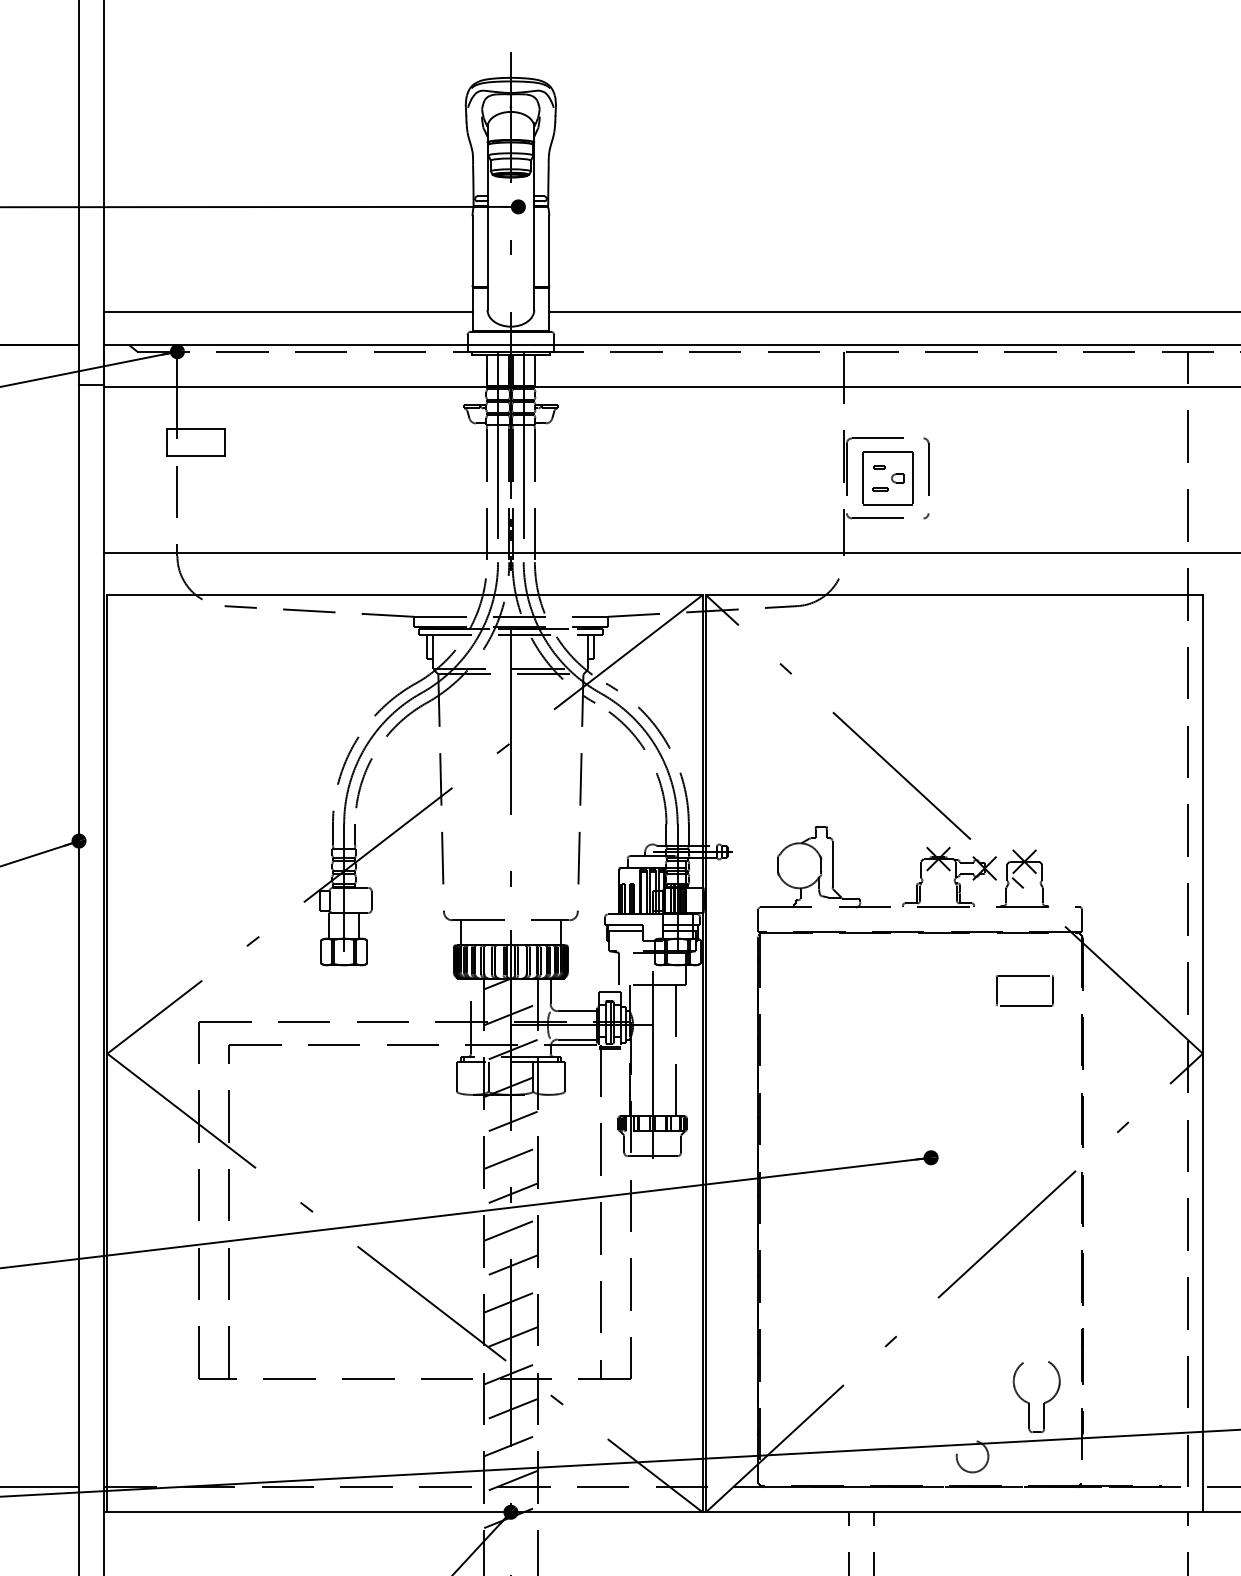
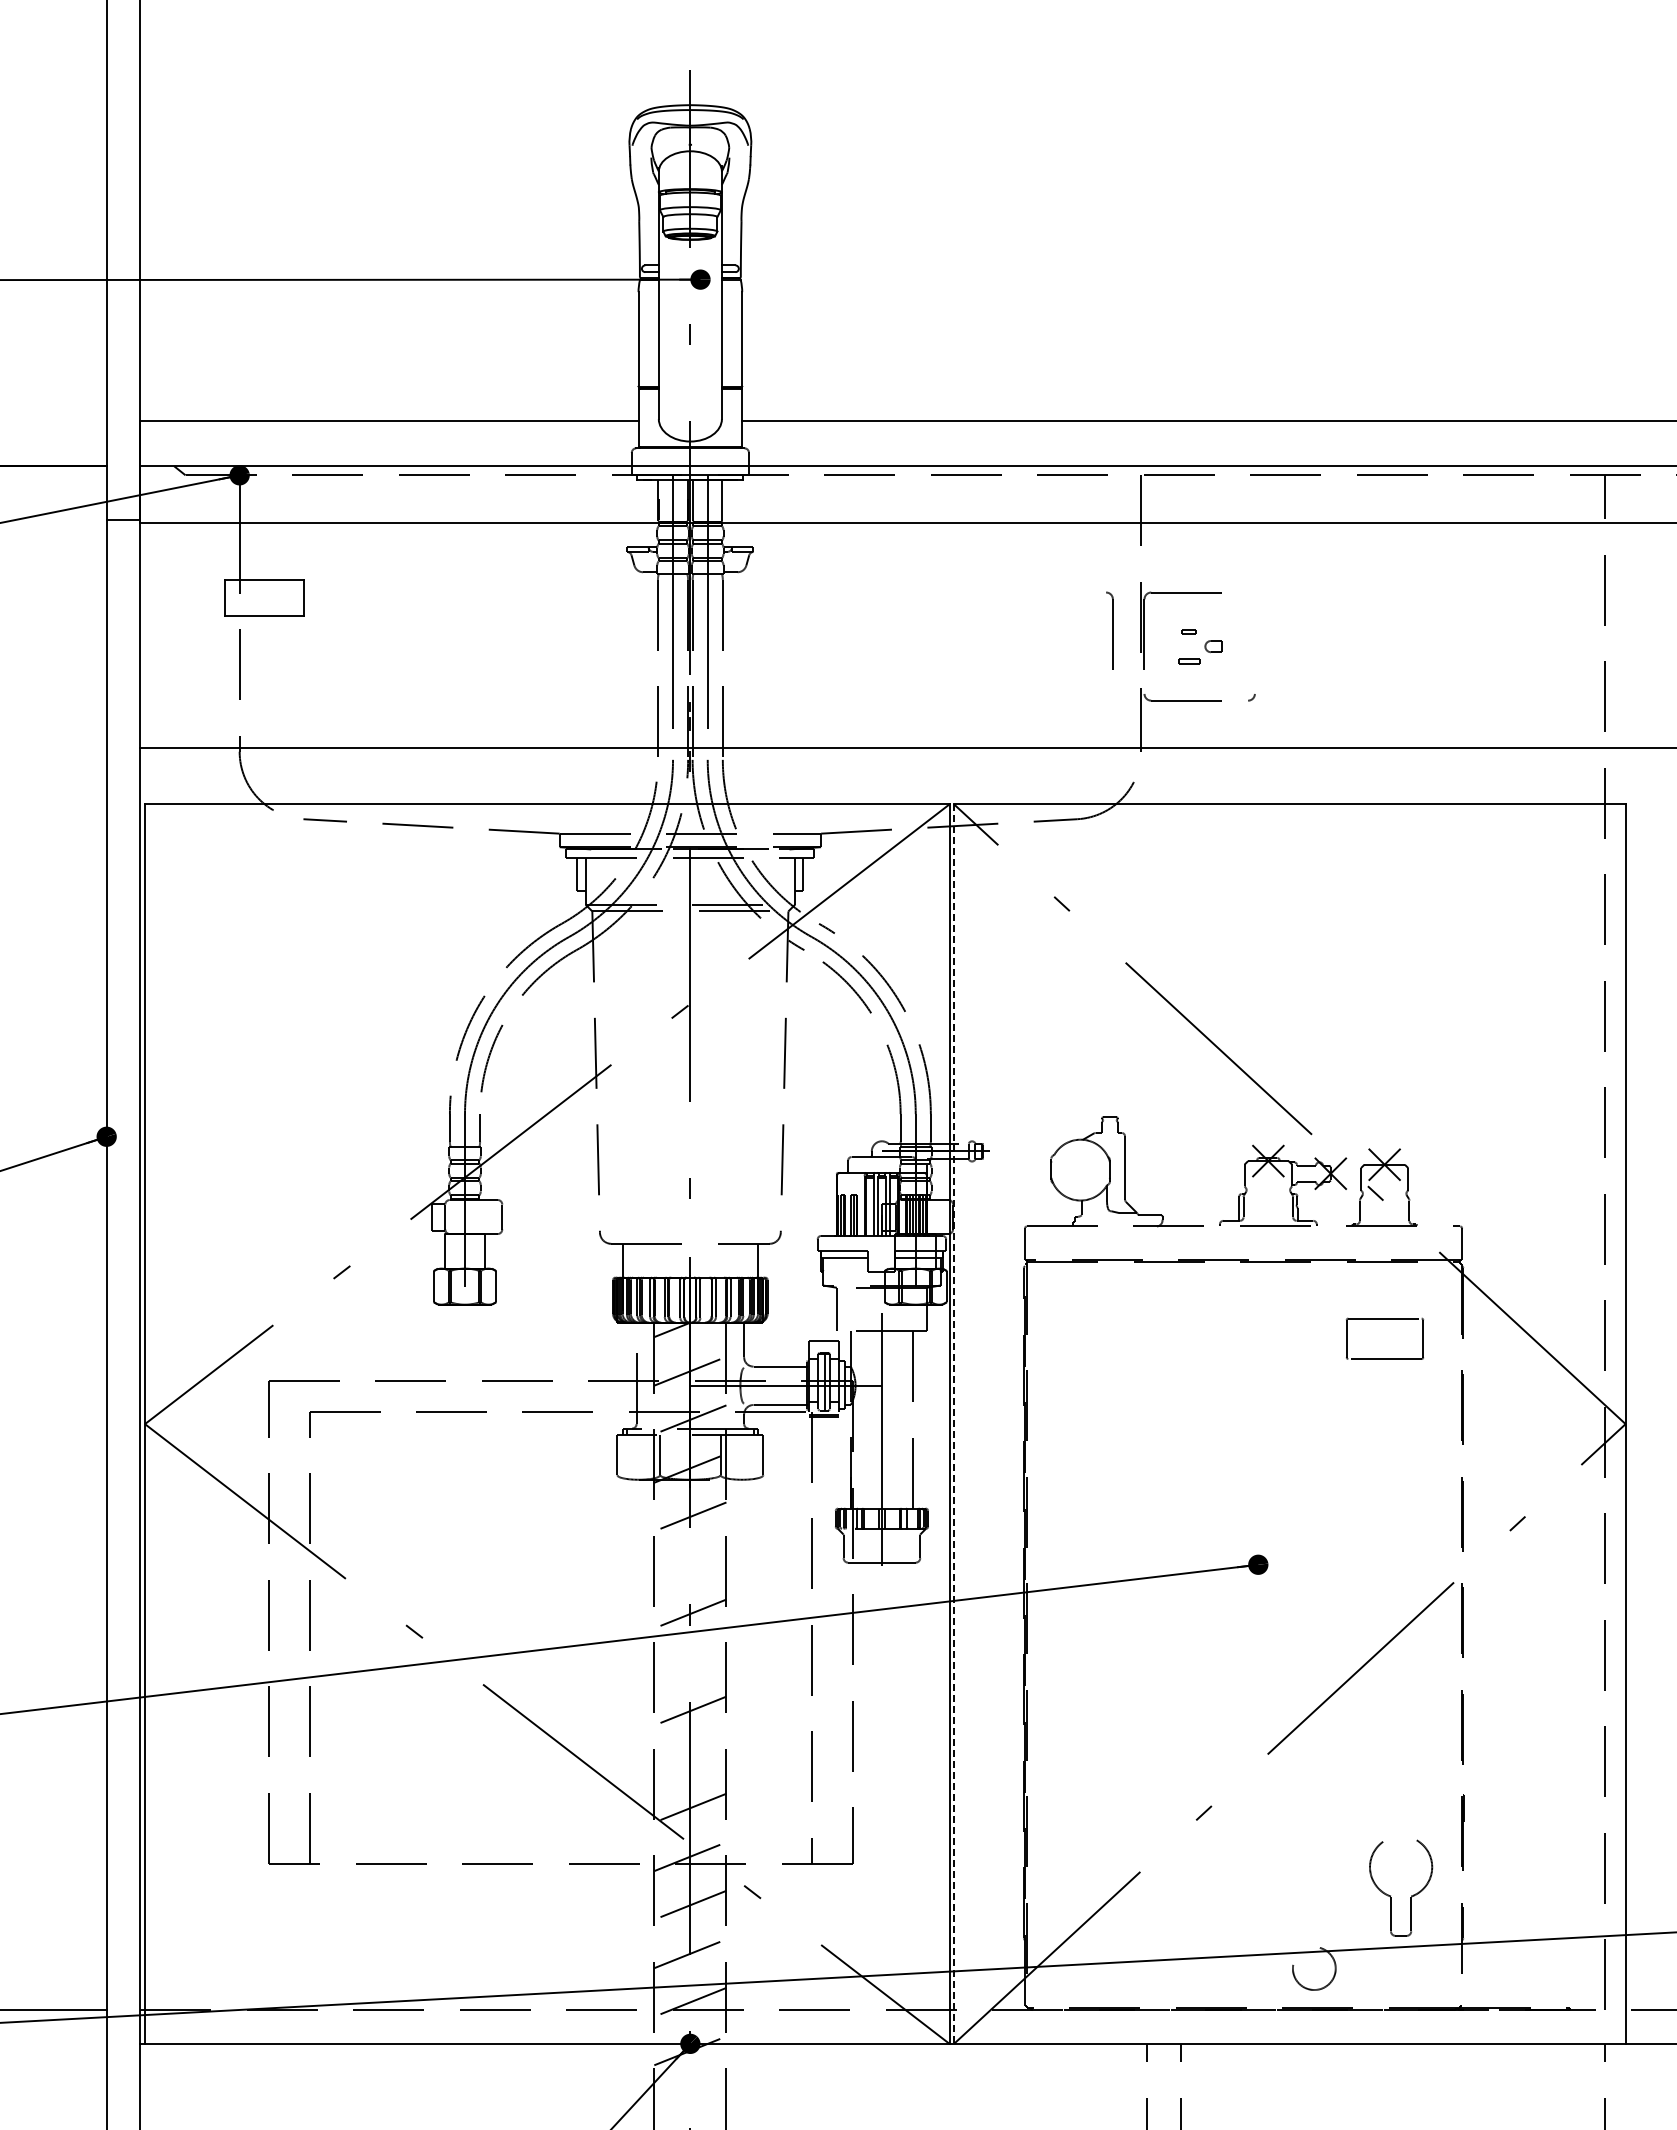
part: (926, 466) -> (1109, 630), moved
part: (887, 478) -> (1199, 646), removed
line: (706, 1053) -> (954, 1424), solid -> dashed
line: (510, 1158) -> (690, 1565), removed
line: (510, 1230) -> (690, 1662), removed
line: (510, 1301) -> (690, 1759), removed

